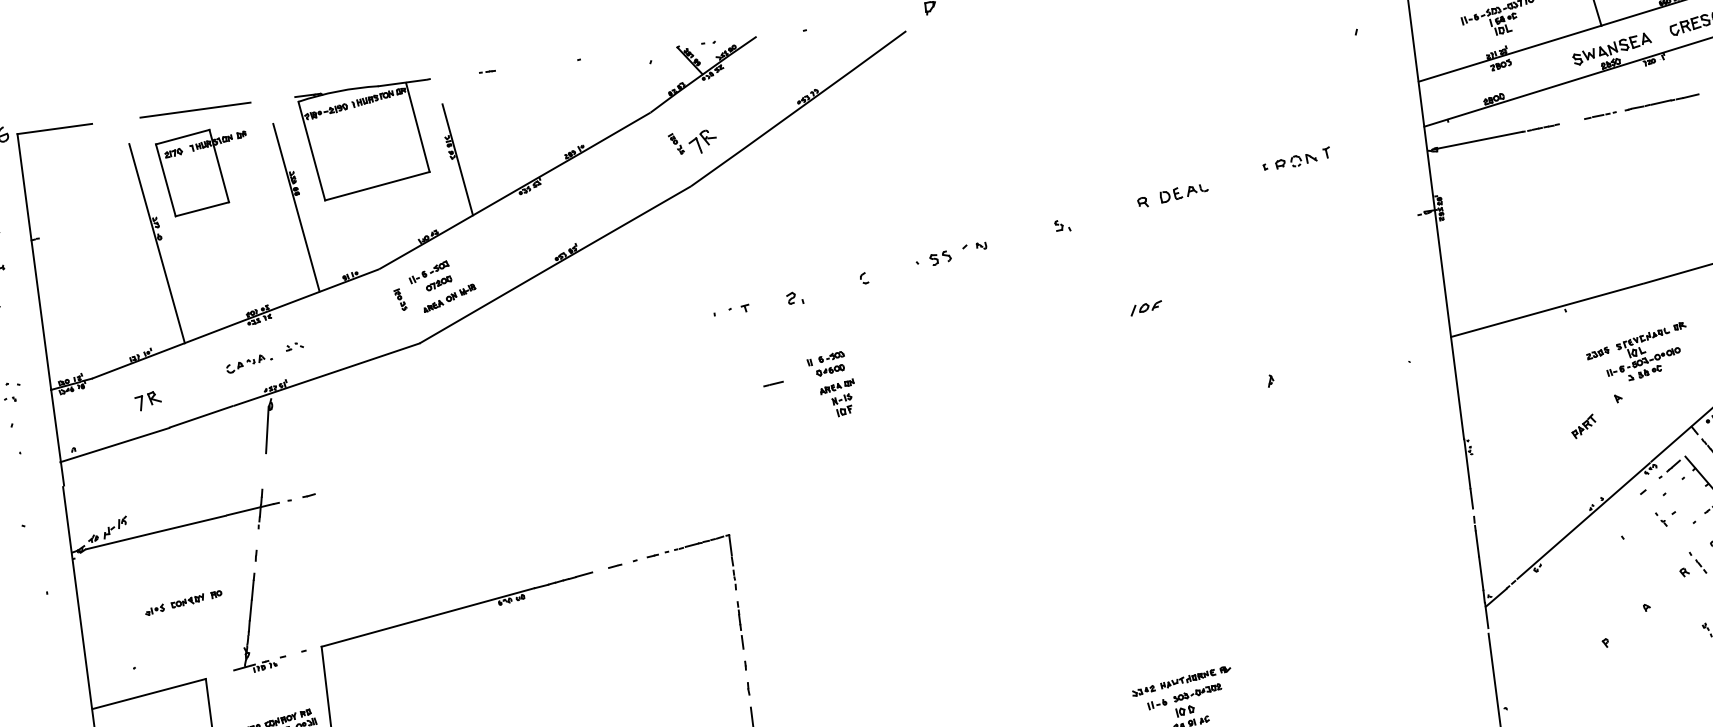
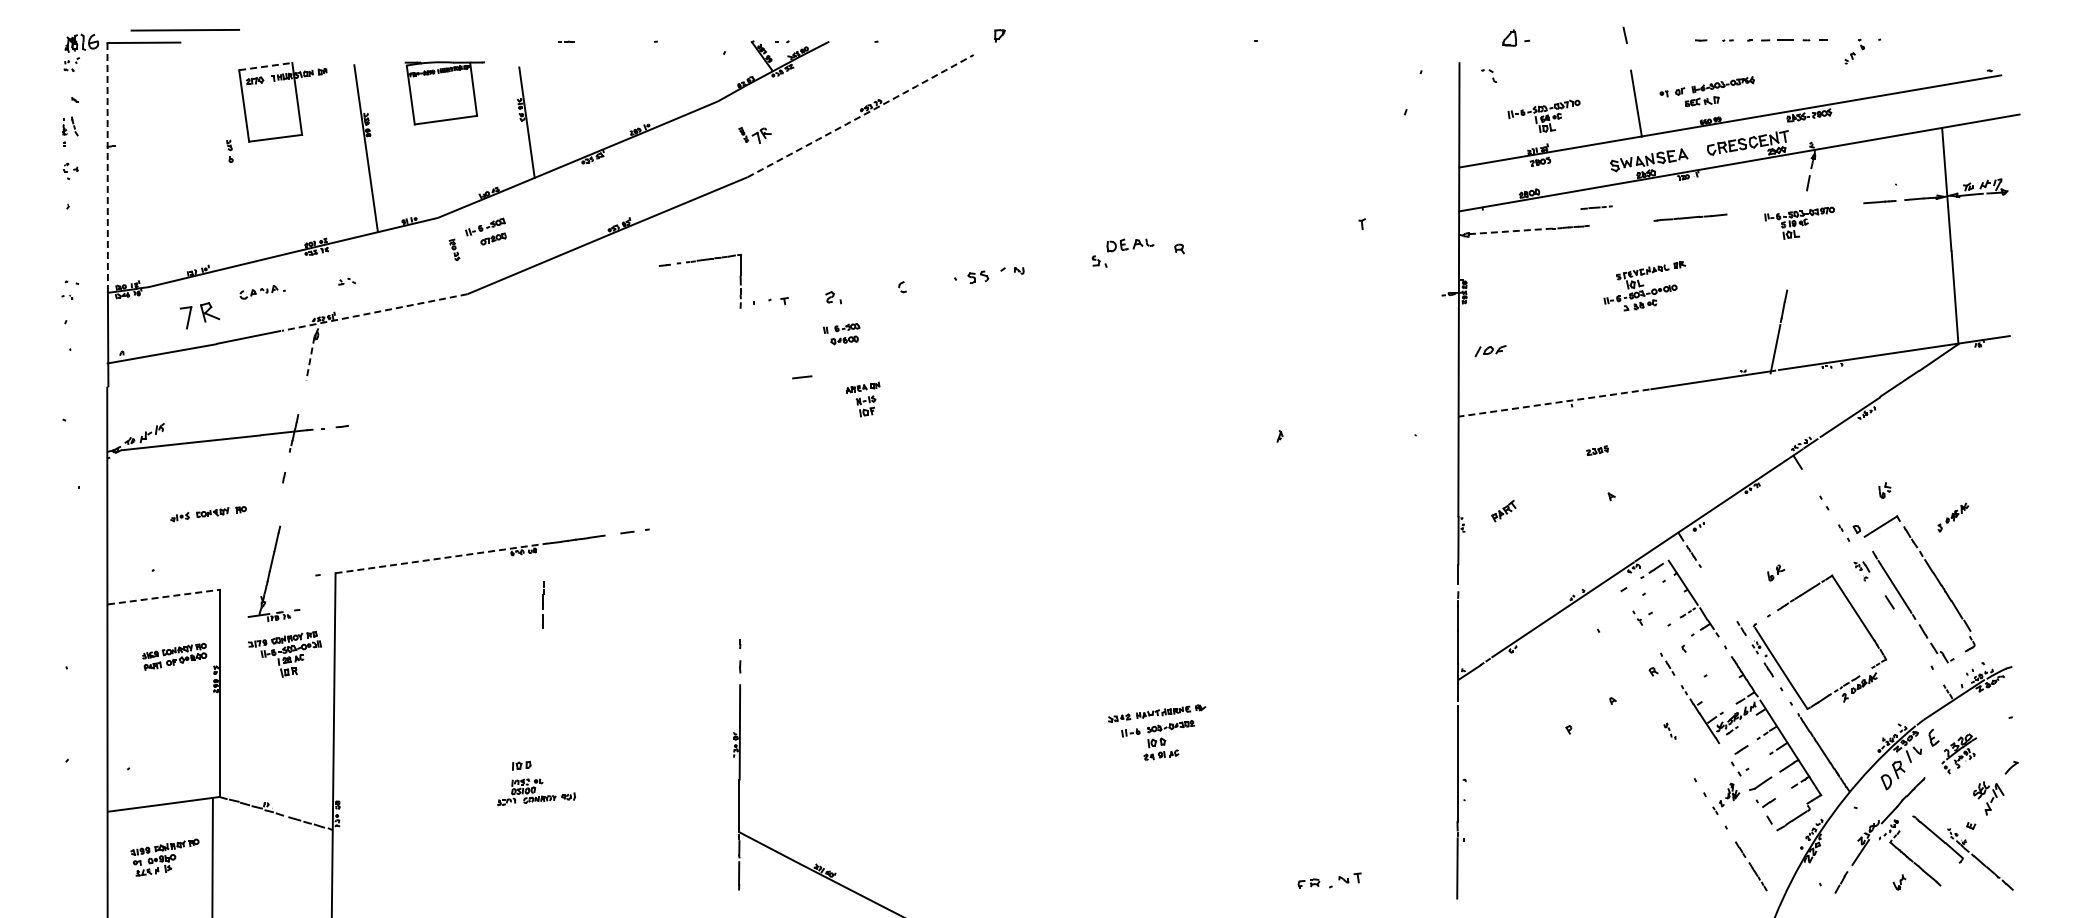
arc: (798, 109) -> (860, 116), solid -> dashed
line: (194, 110) -> (184, 30), moved
line: (1600, 115) -> (1596, 207), moved
line: (182, 137) -> (265, 66), solid -> dashed
part: (369, 140) -> (444, 93), size x0.6
line: (1476, 140) -> (1507, 231), solid -> dashed
part: (692, 142) -> (754, 135), size x0.7
part: (1289, 162) -> (1325, 228), removed
part: (1184, 193) -> (1130, 245), moved
line: (156, 243) -> (227, 165), removed
line: (34, 261) -> (107, 167), solid -> dashed
part: (449, 298) -> (501, 254), removed
part: (1146, 308) -> (1490, 351), moved
line: (1546, 310) -> (1553, 403), solid -> dashed
part: (1646, 353) -> (1644, 286), moved
part: (249, 363) -> (262, 292), moved
part: (826, 364) -> (841, 334), moved
line: (326, 374) -> (374, 312), solid -> dashed
part: (147, 400) -> (199, 315), size x1.6
part: (1583, 425) -> (1503, 510), moved
line: (267, 431) -> (310, 359), solid -> dashed
part: (683, 548) -> (695, 262), moved
line: (428, 617) -> (441, 558), solid -> dashed
part: (253, 622) -> (273, 573), moved
line: (740, 624) -> (543, 604), moved
line: (149, 694) -> (164, 597), solid -> dashed

